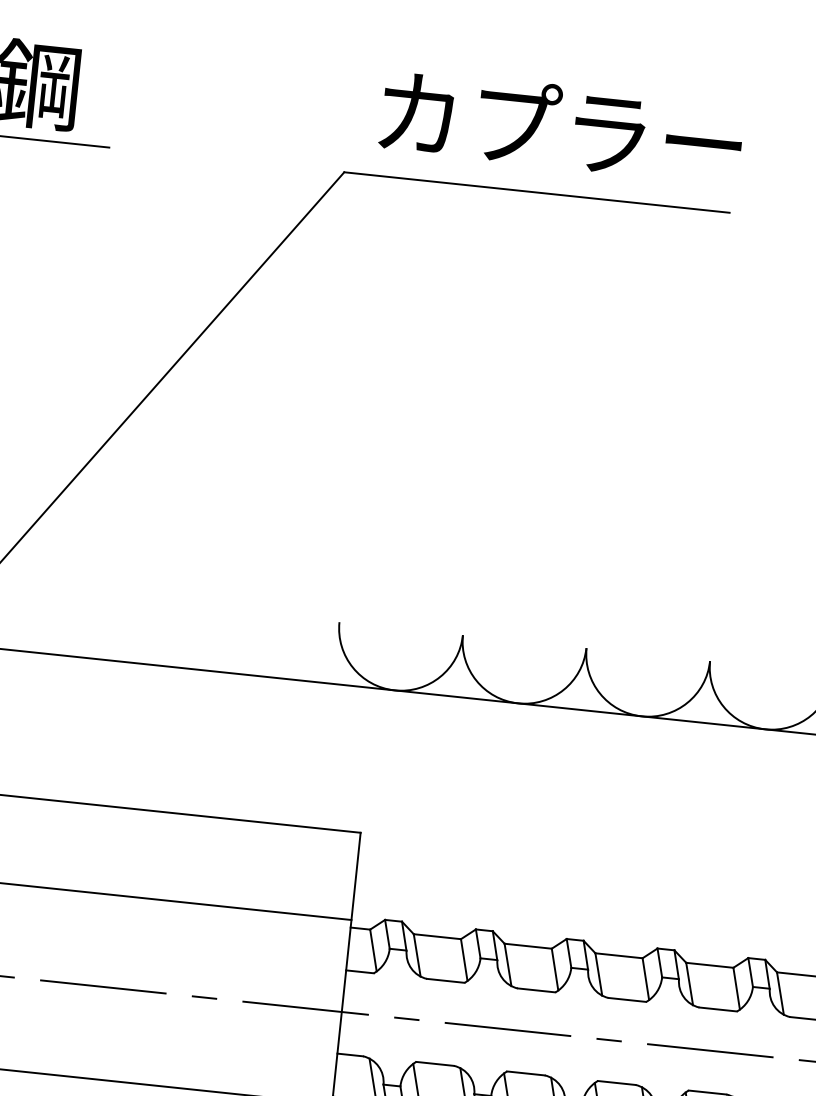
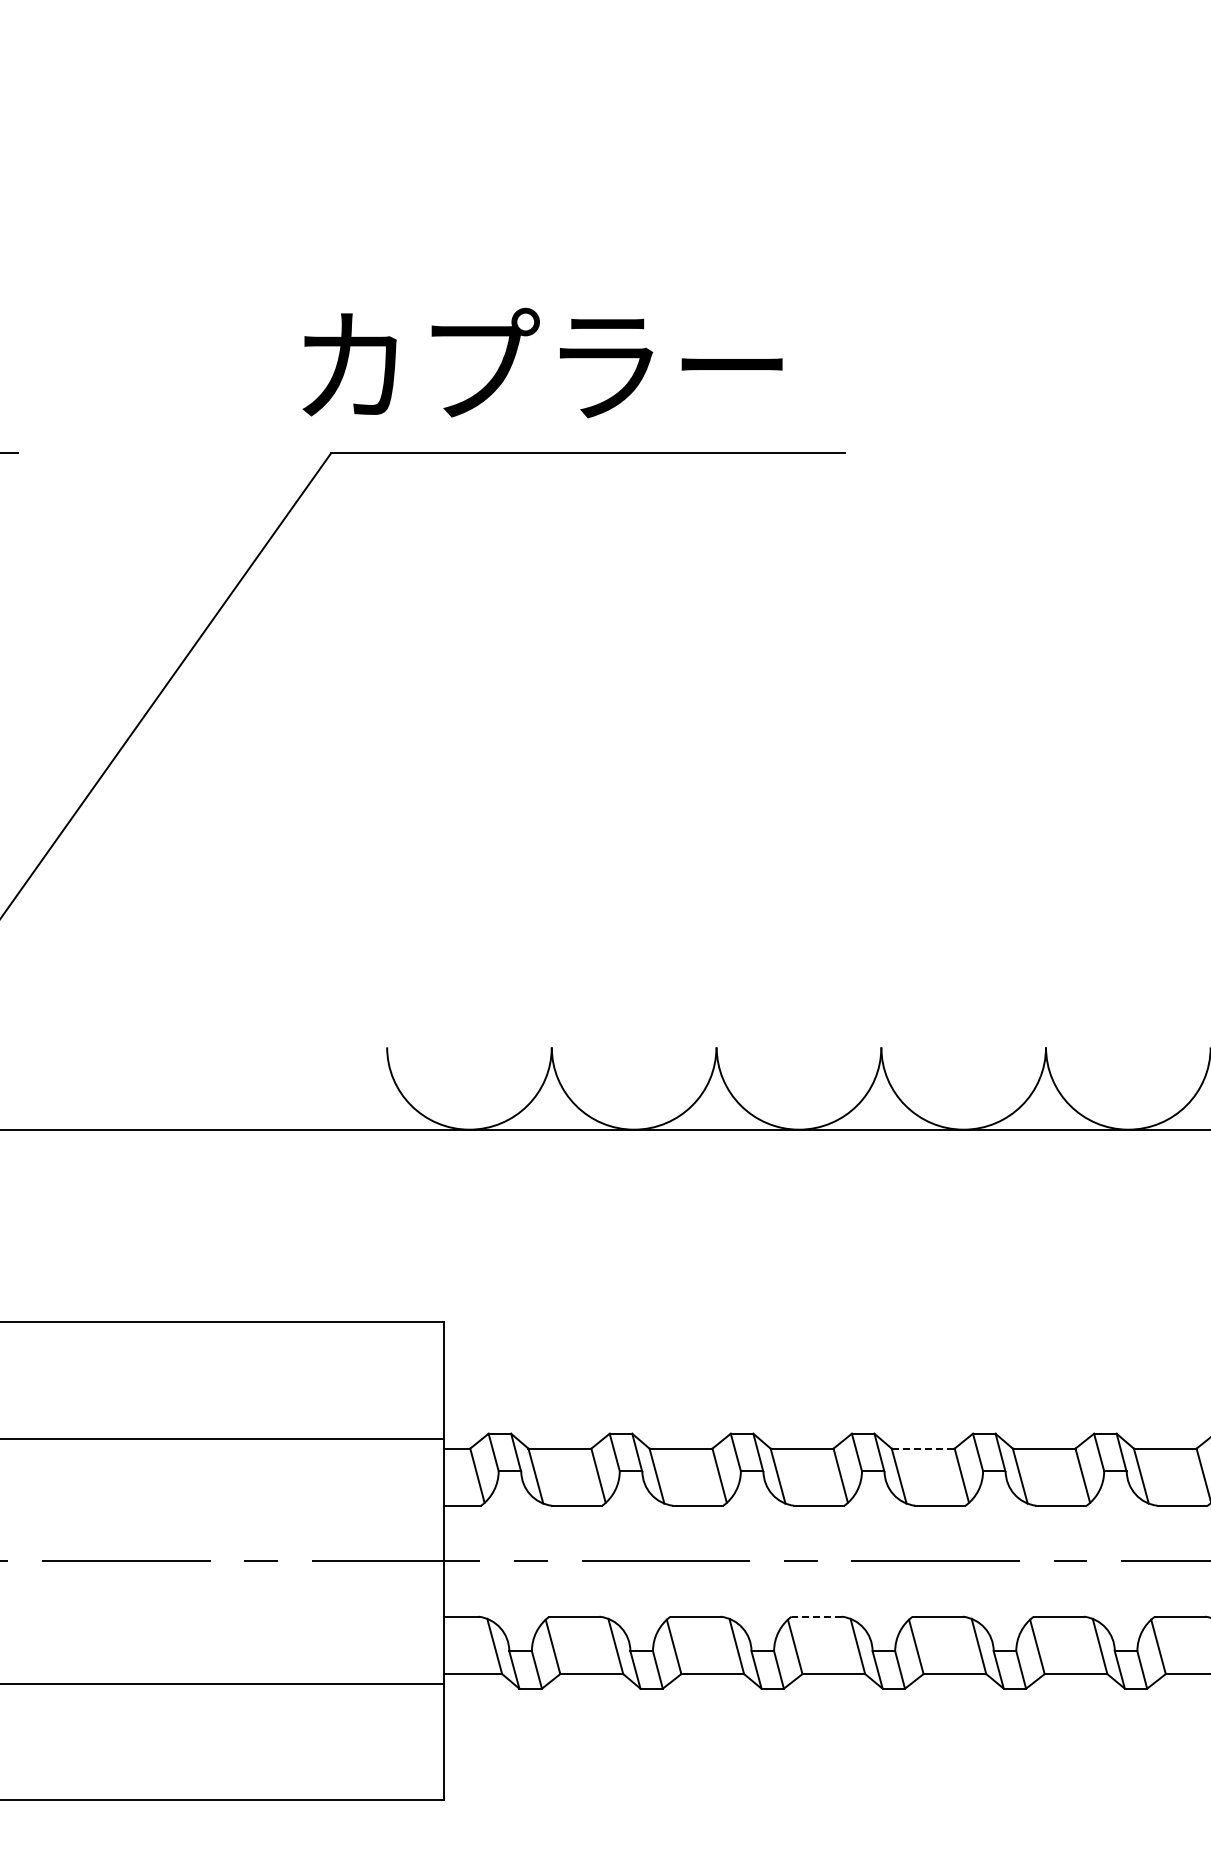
text: (561, 126) -> (542, 362), moved
line: (710, 965) -> (923, 1448), solid -> dashed
line: (616, 1082) -> (816, 1616), solid -> dashed

